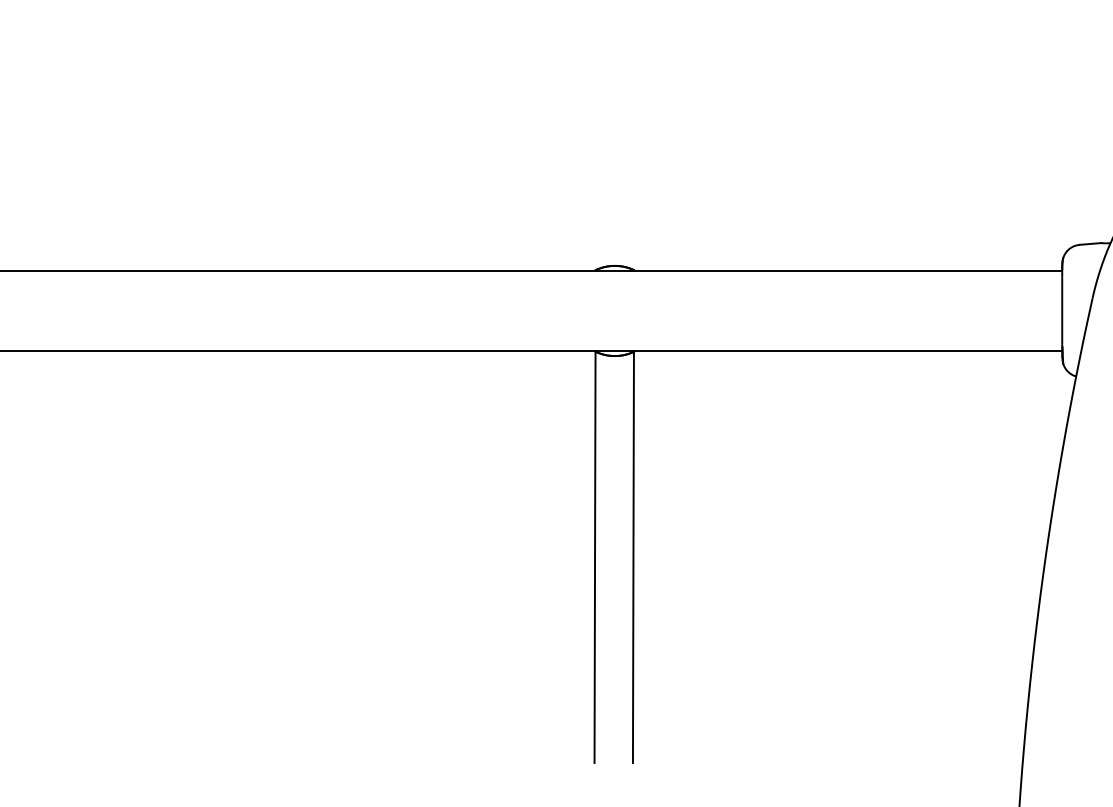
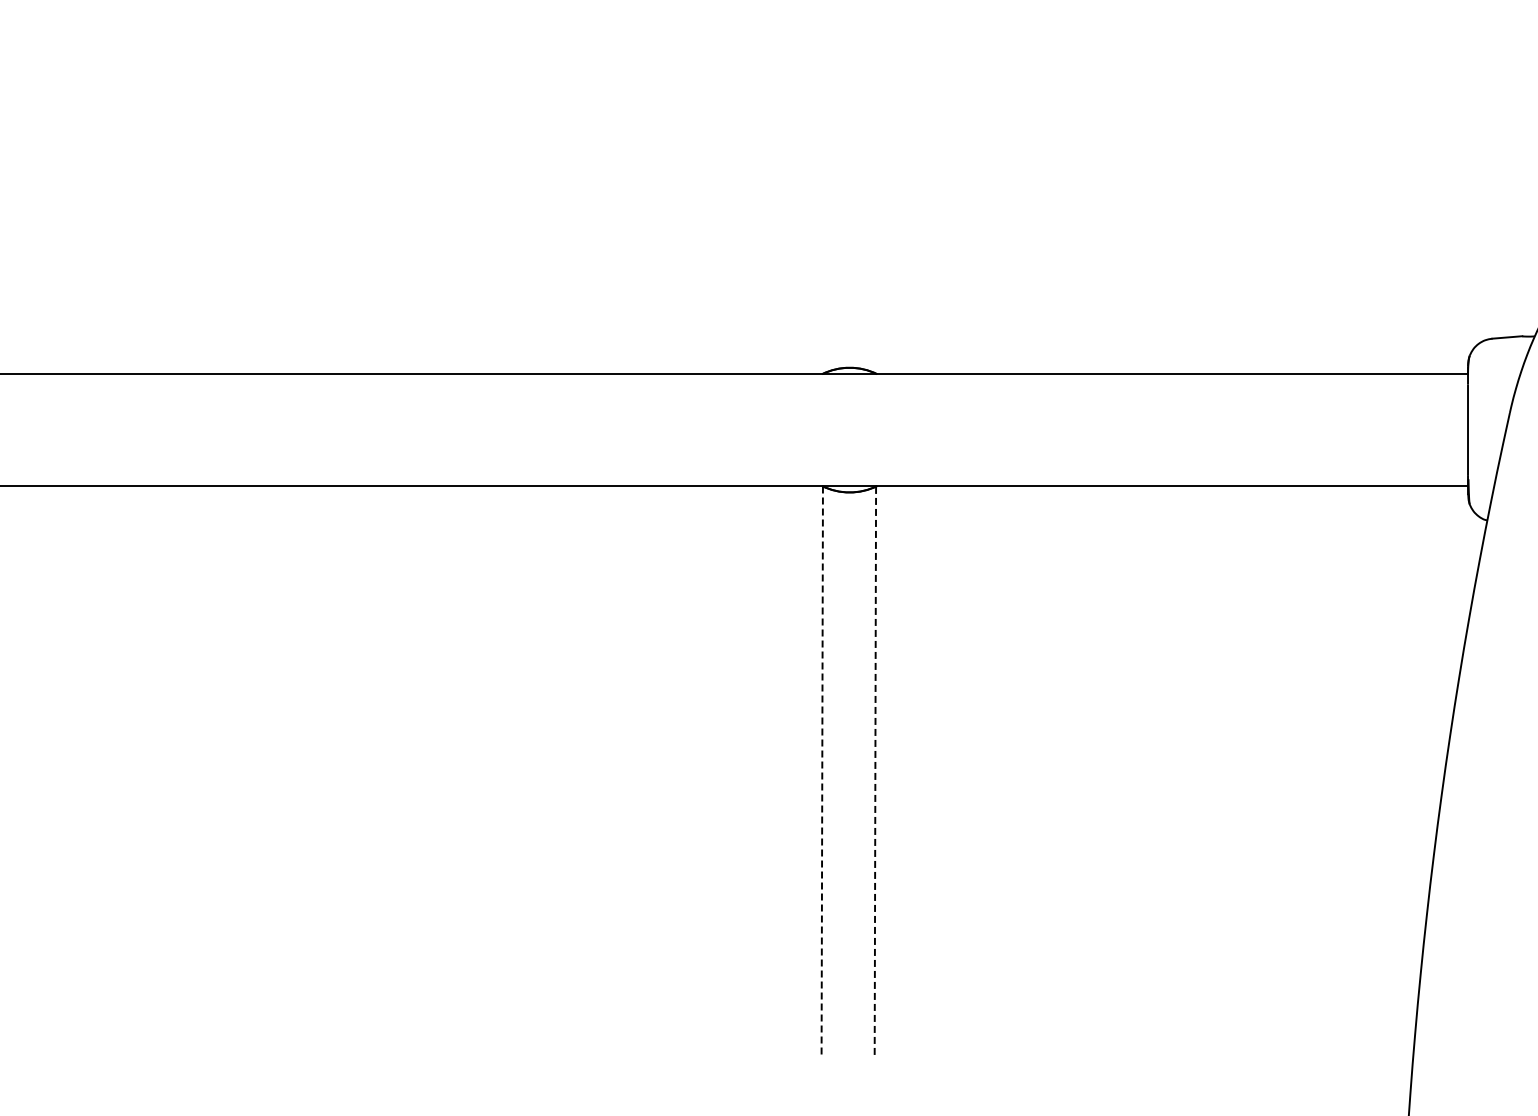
line: (595, 557) -> (822, 771), solid -> dashed
line: (633, 557) -> (875, 770), solid -> dashed

